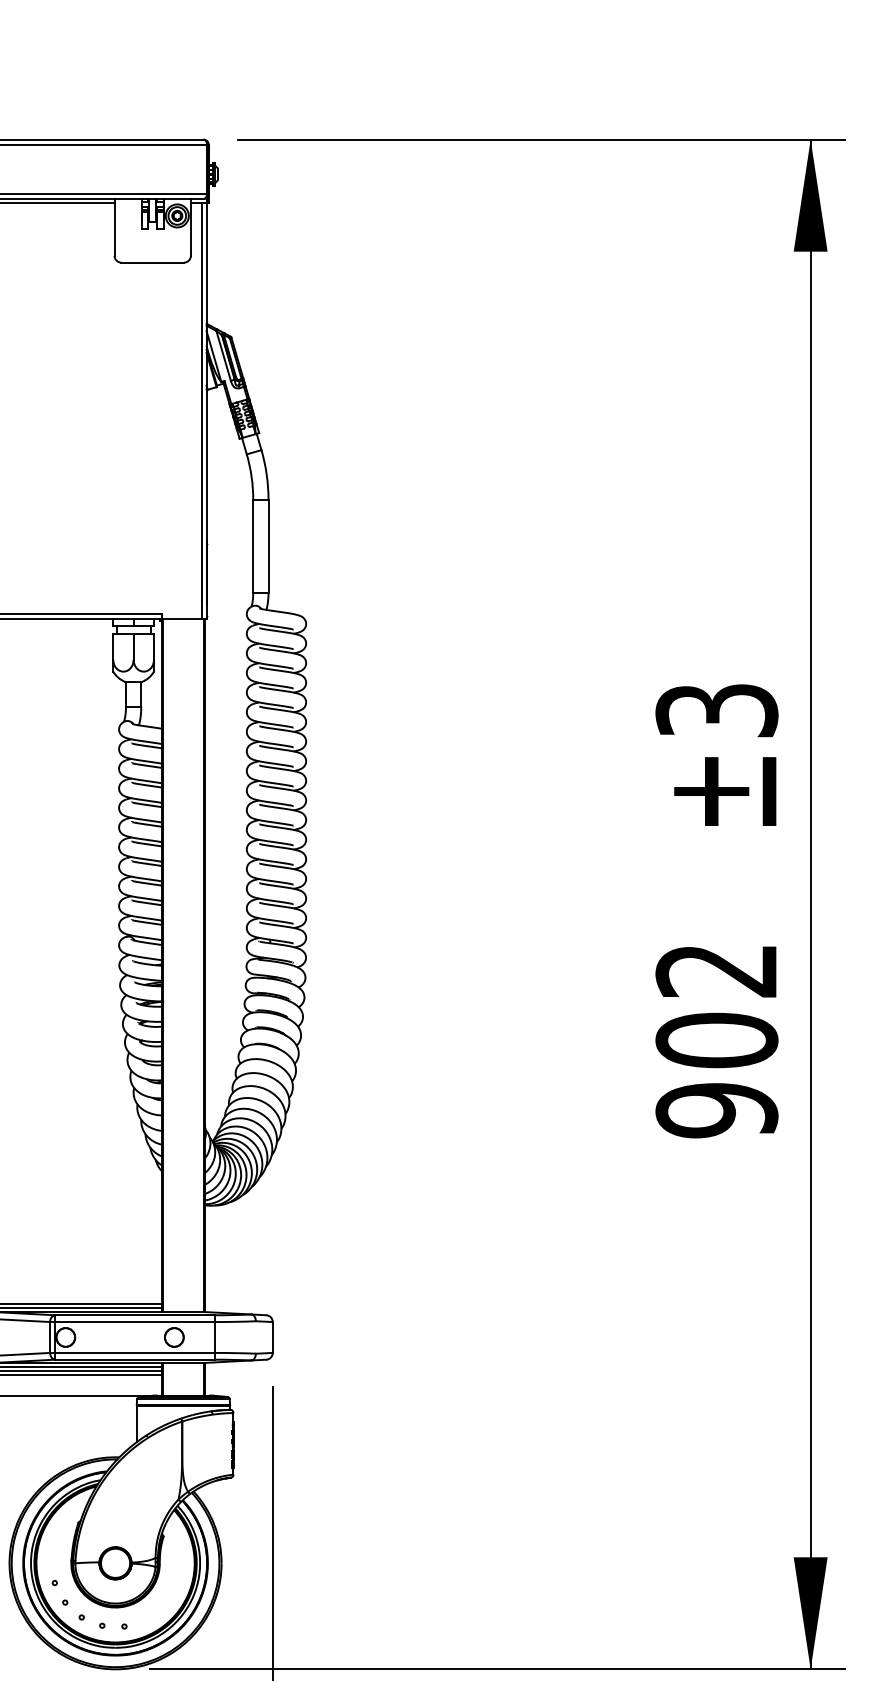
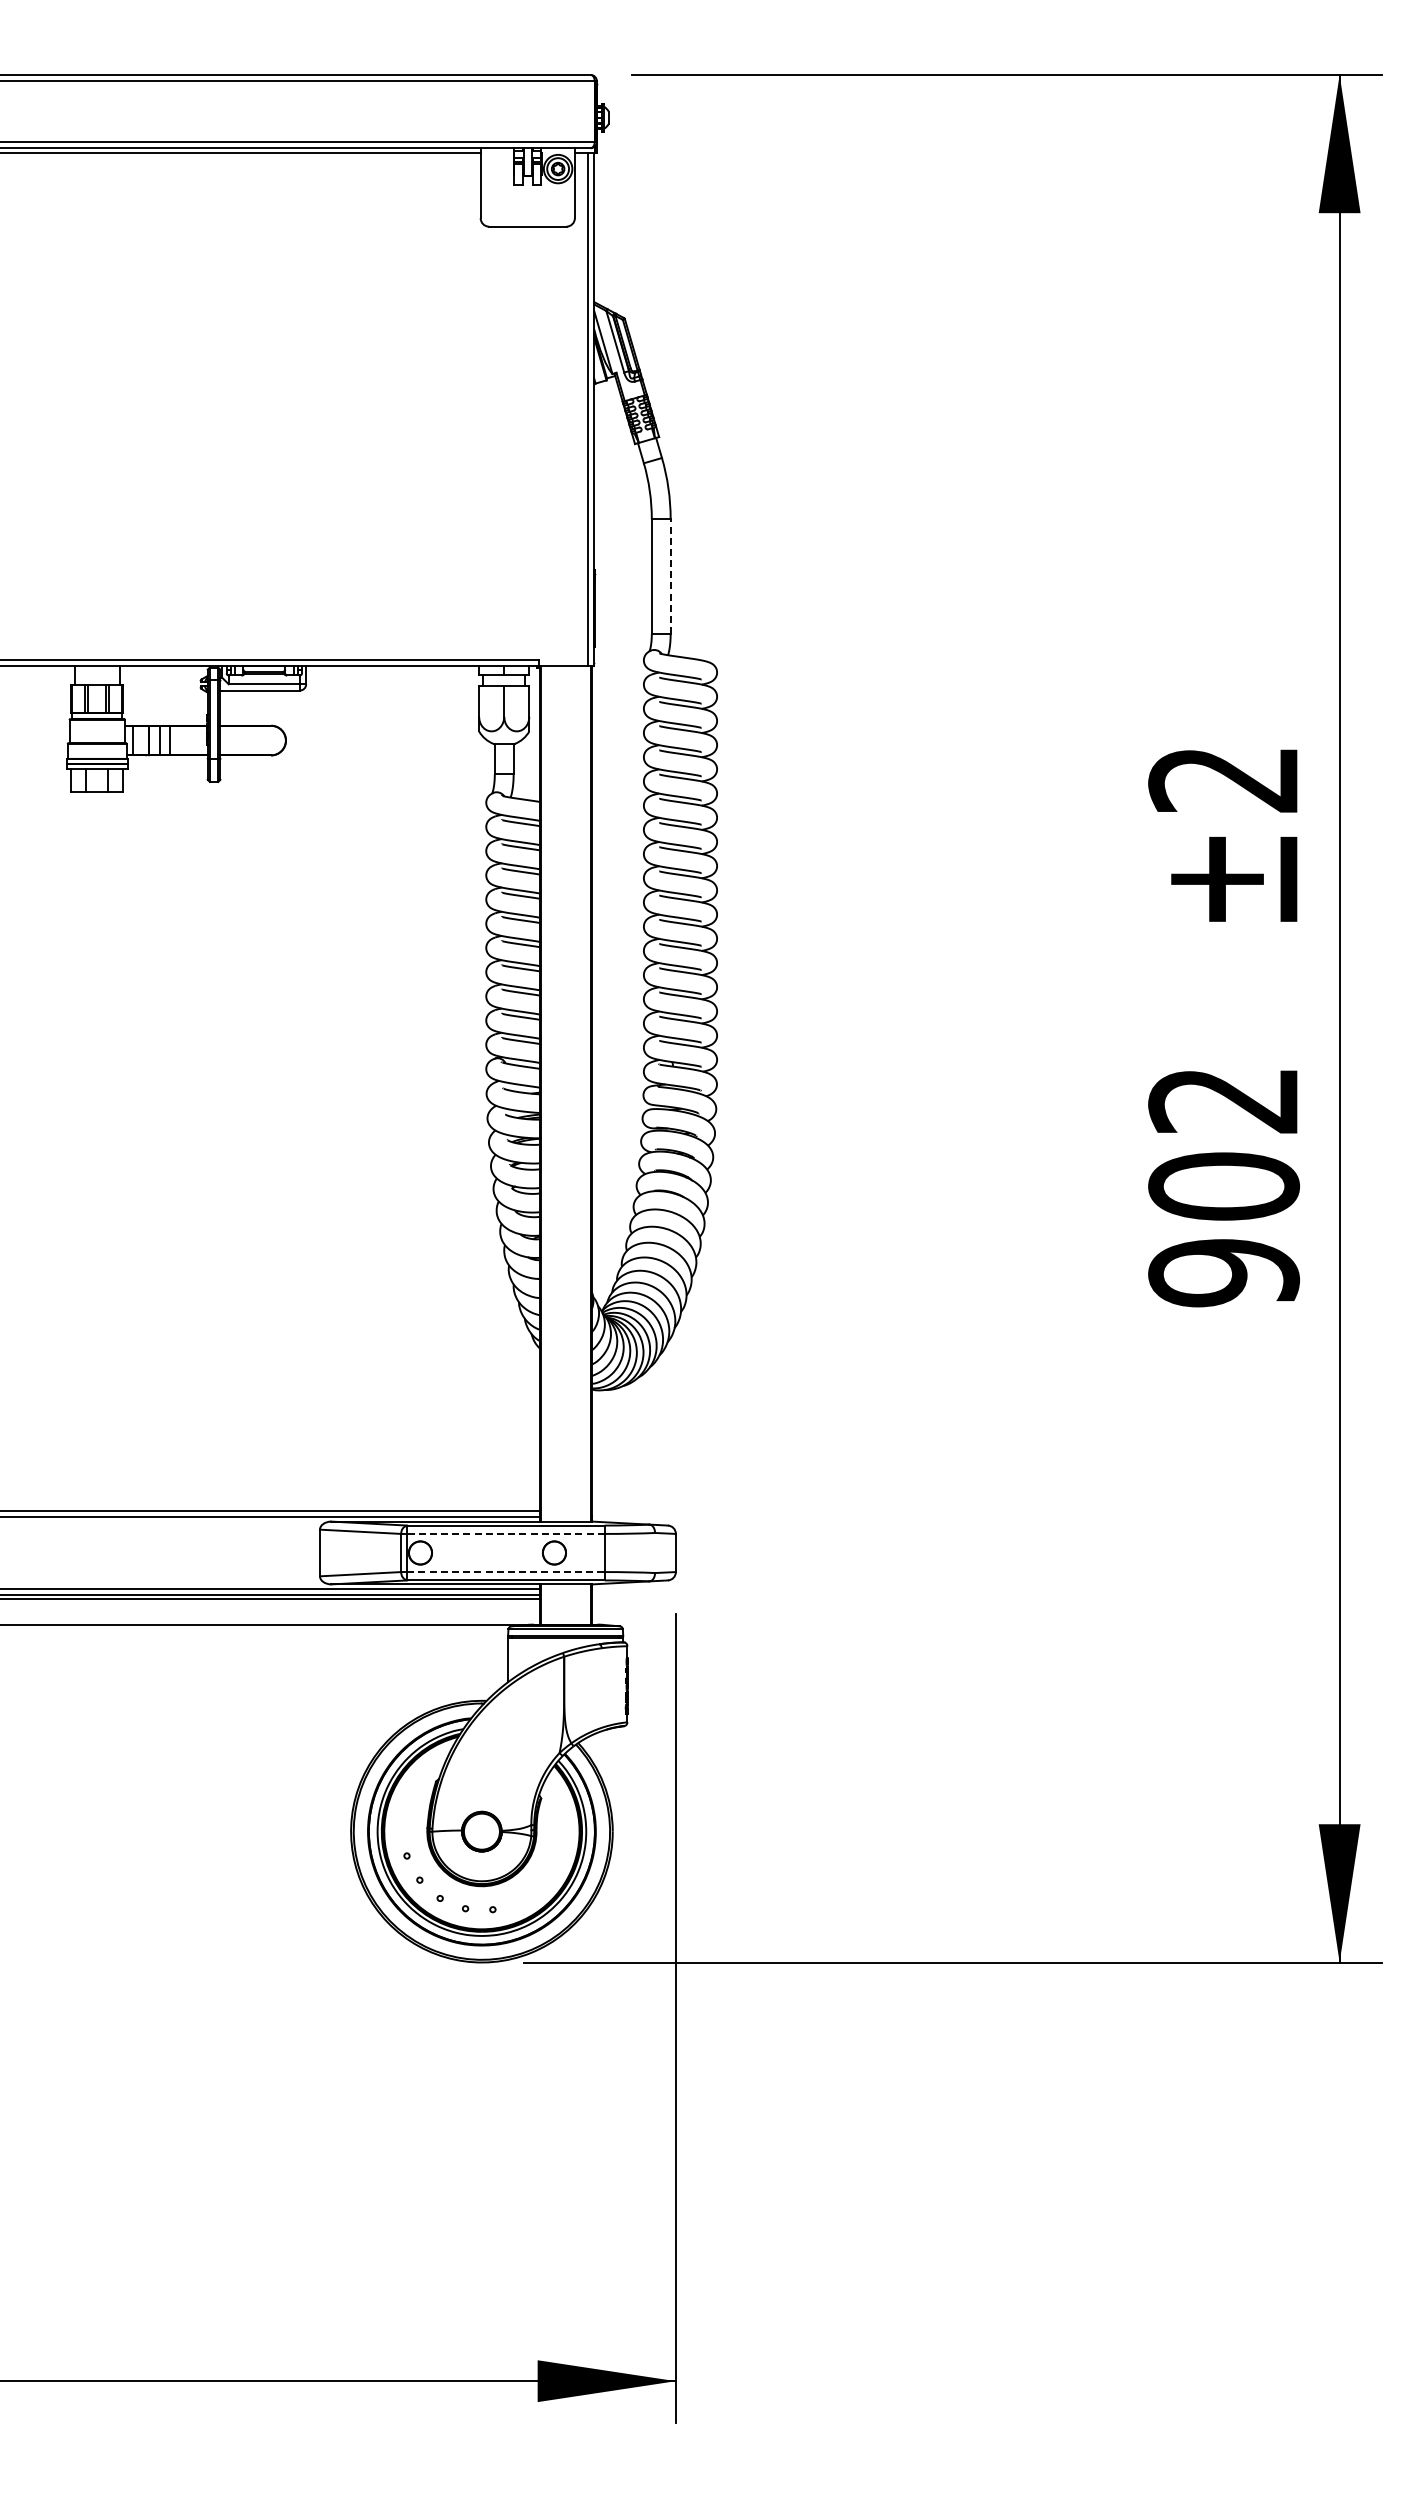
line: (268, 546) -> (670, 576), solid -> dashed
text: (717, 710) -> (1224, 779), ±3 -> ±2
line: (134, 1321) -> (505, 1533), solid -> dashed
line: (134, 1353) -> (505, 1572), solid -> dashed

